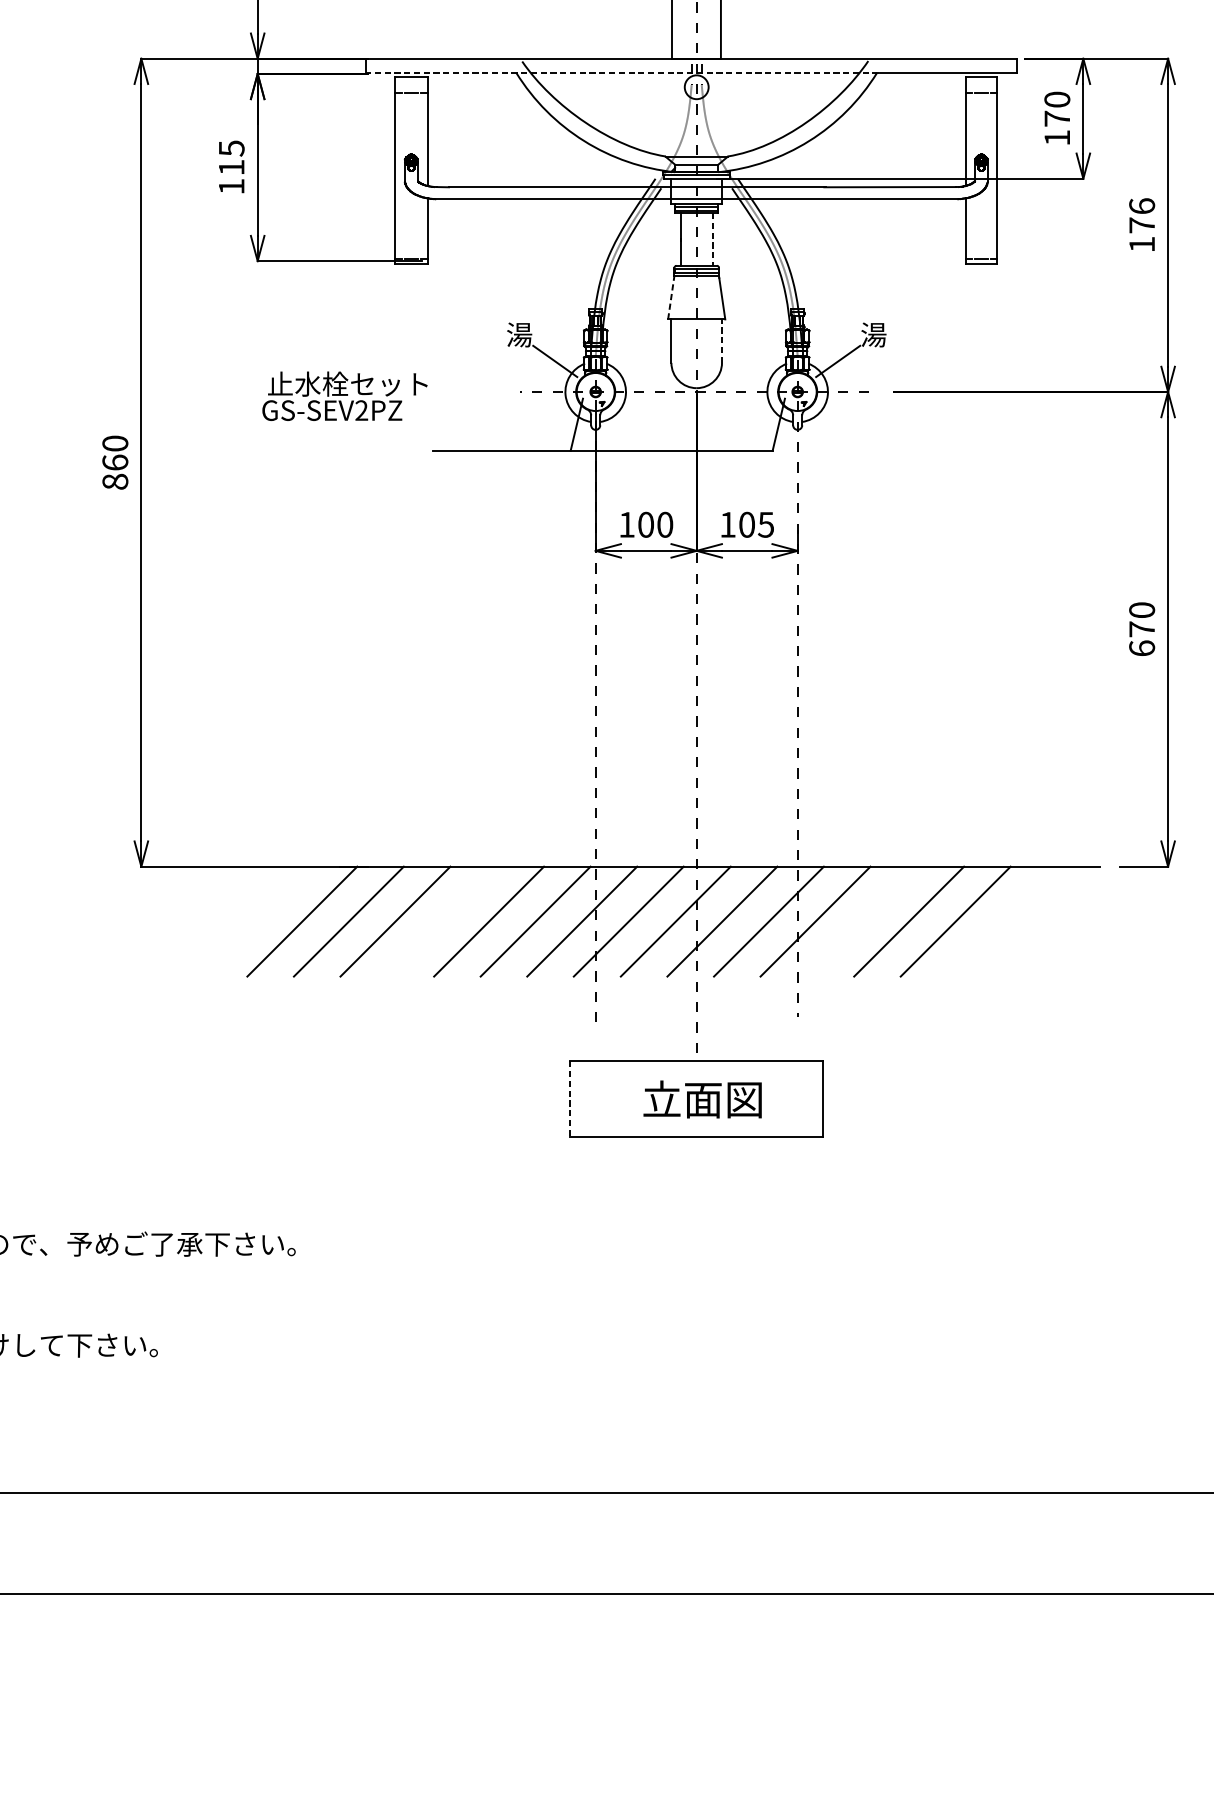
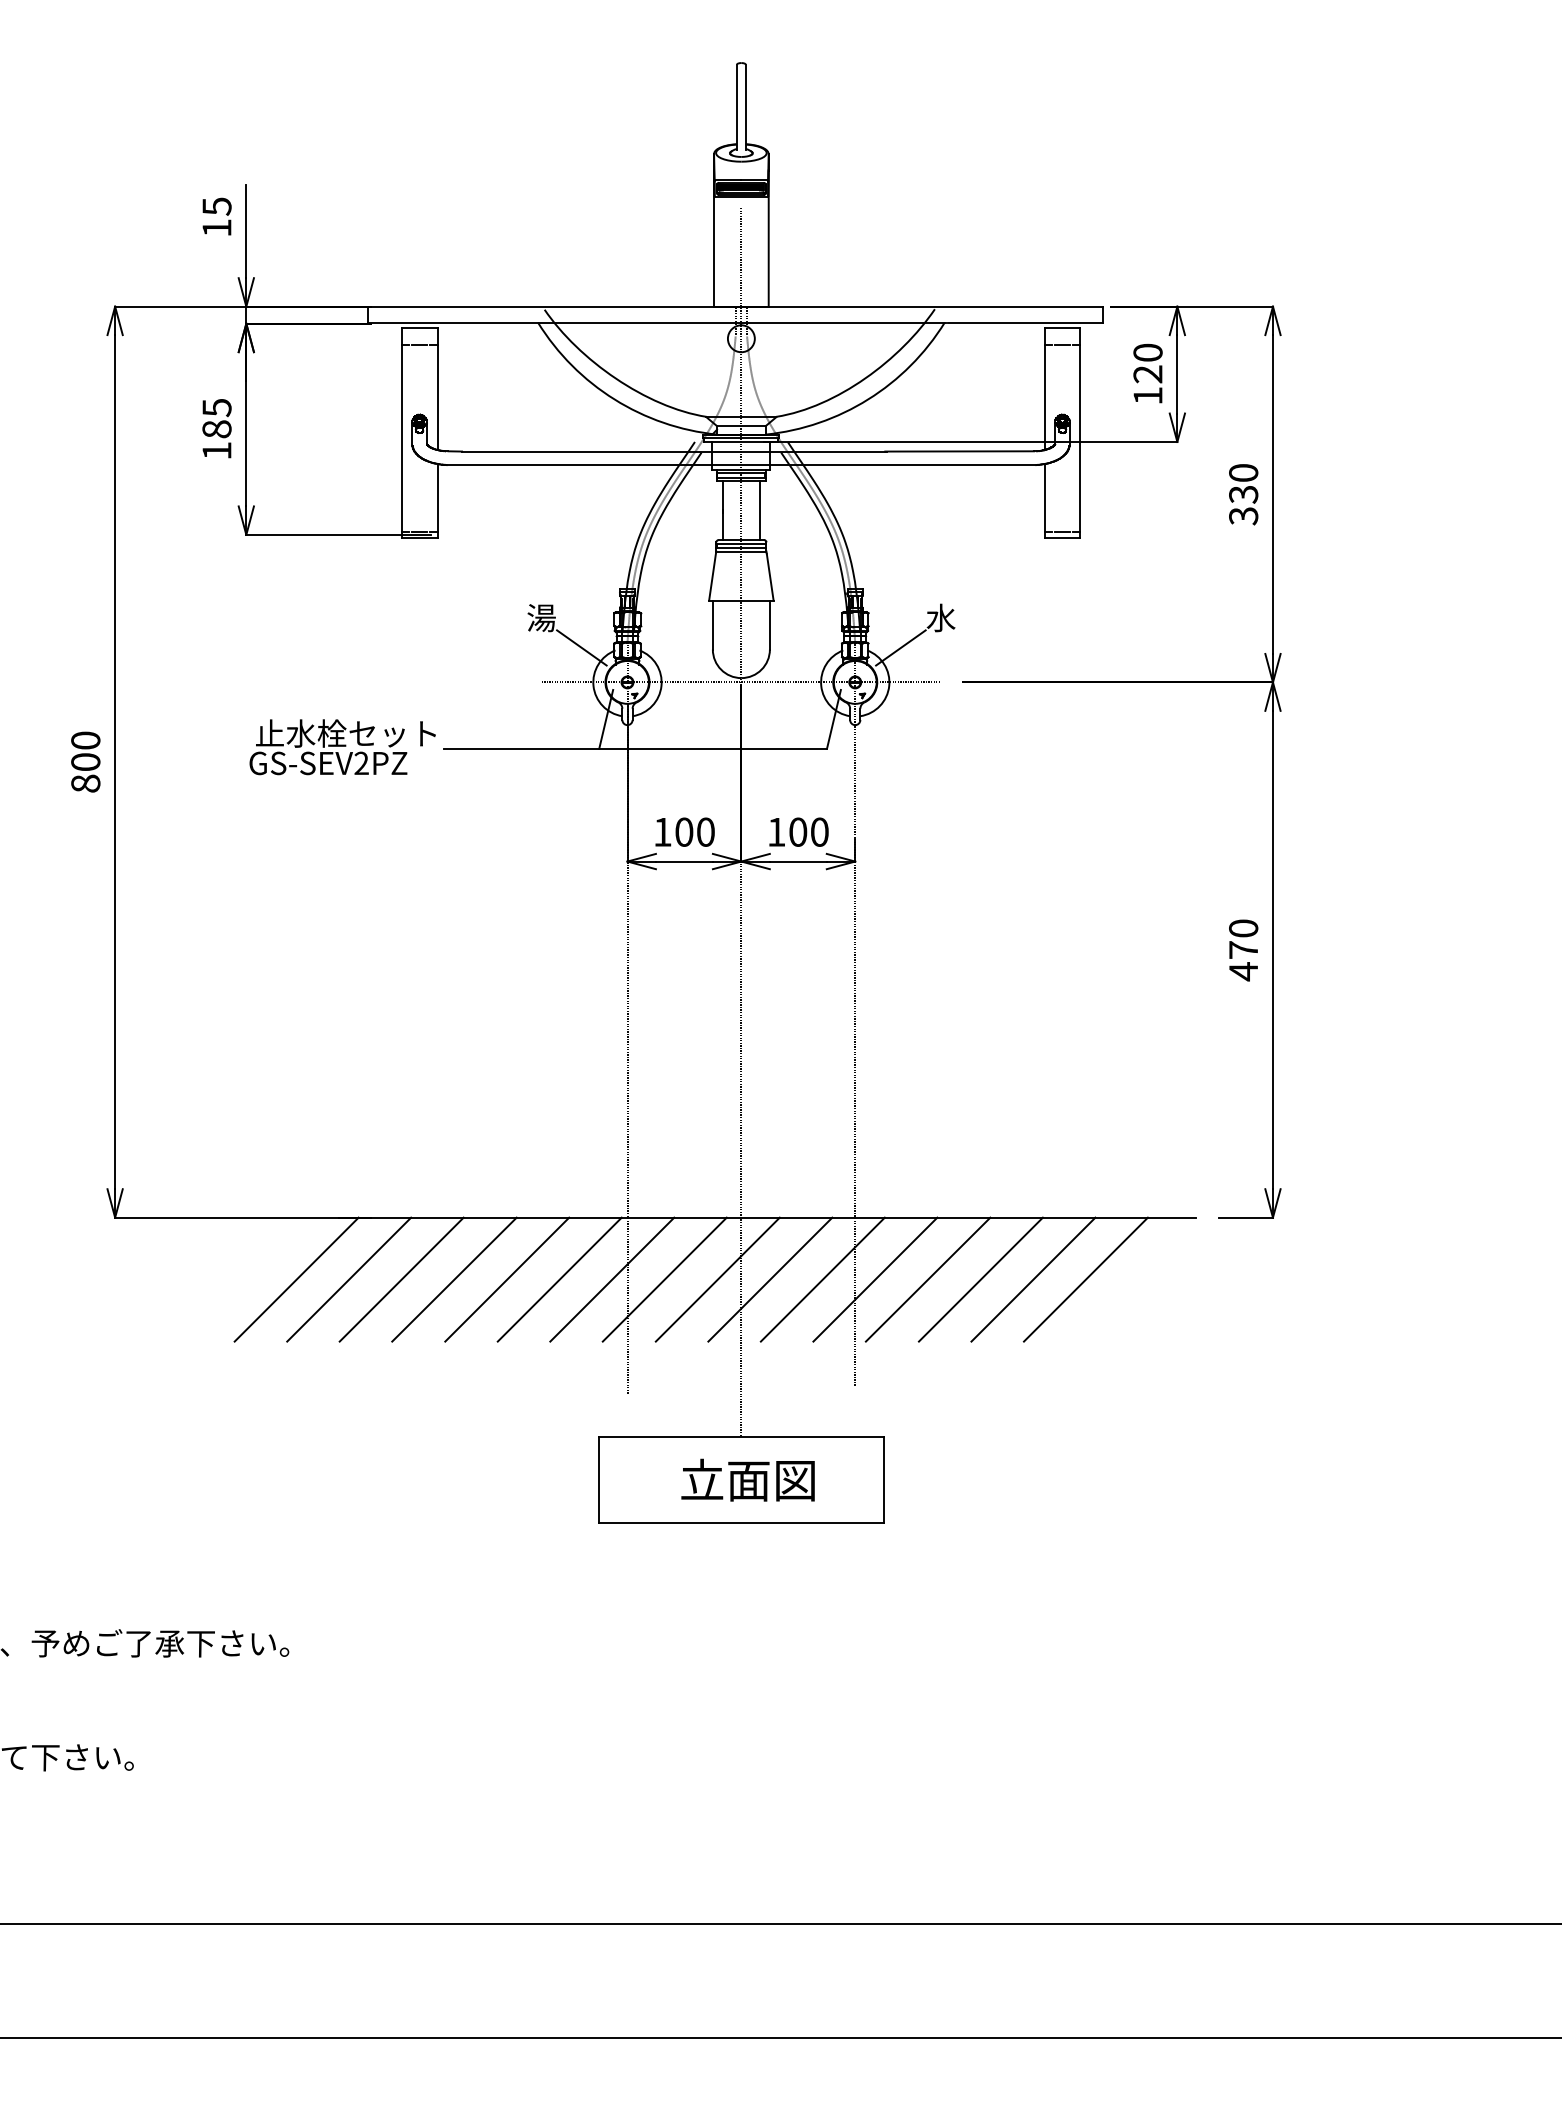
line: (621, 72) -> (656, 322), dashed -> solid
text: (1056, 118) -> (1147, 374), 170 -> 120
text: (231, 167) -> (216, 429), 115 -> 185
text: (1141, 225) -> (1243, 494), 176 -> 330
line: (712, 239) -> (759, 510), dashed -> solid
line: (671, 298) -> (712, 576), dashed -> solid
text: (873, 334) -> (940, 617), 湯 -> 水
line: (721, 341) -> (769, 625), dashed -> solid
text: (344, 396) -> (342, 747), moved
text: (115, 462) -> (85, 761), 860 -> 800
text: (765, 524) -> (819, 831), 105 -> 100
text: (1141, 648) -> (1243, 971), 670 -> 470
line: (442, 921) -> (454, 1279), added
line: (861, 921) -> (927, 1279), added
line: (1001, 921) -> (1085, 1279), added
line: (570, 1098) -> (599, 1479), dashed -> solid

